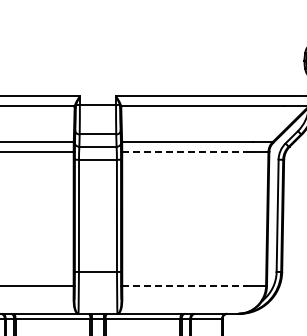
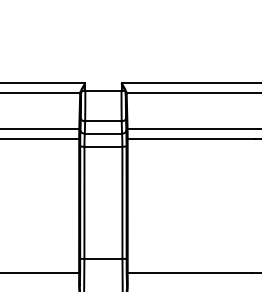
line: (186, 151) -> (191, 138), dashed -> solid
line: (185, 286) -> (190, 273), dashed -> solid

